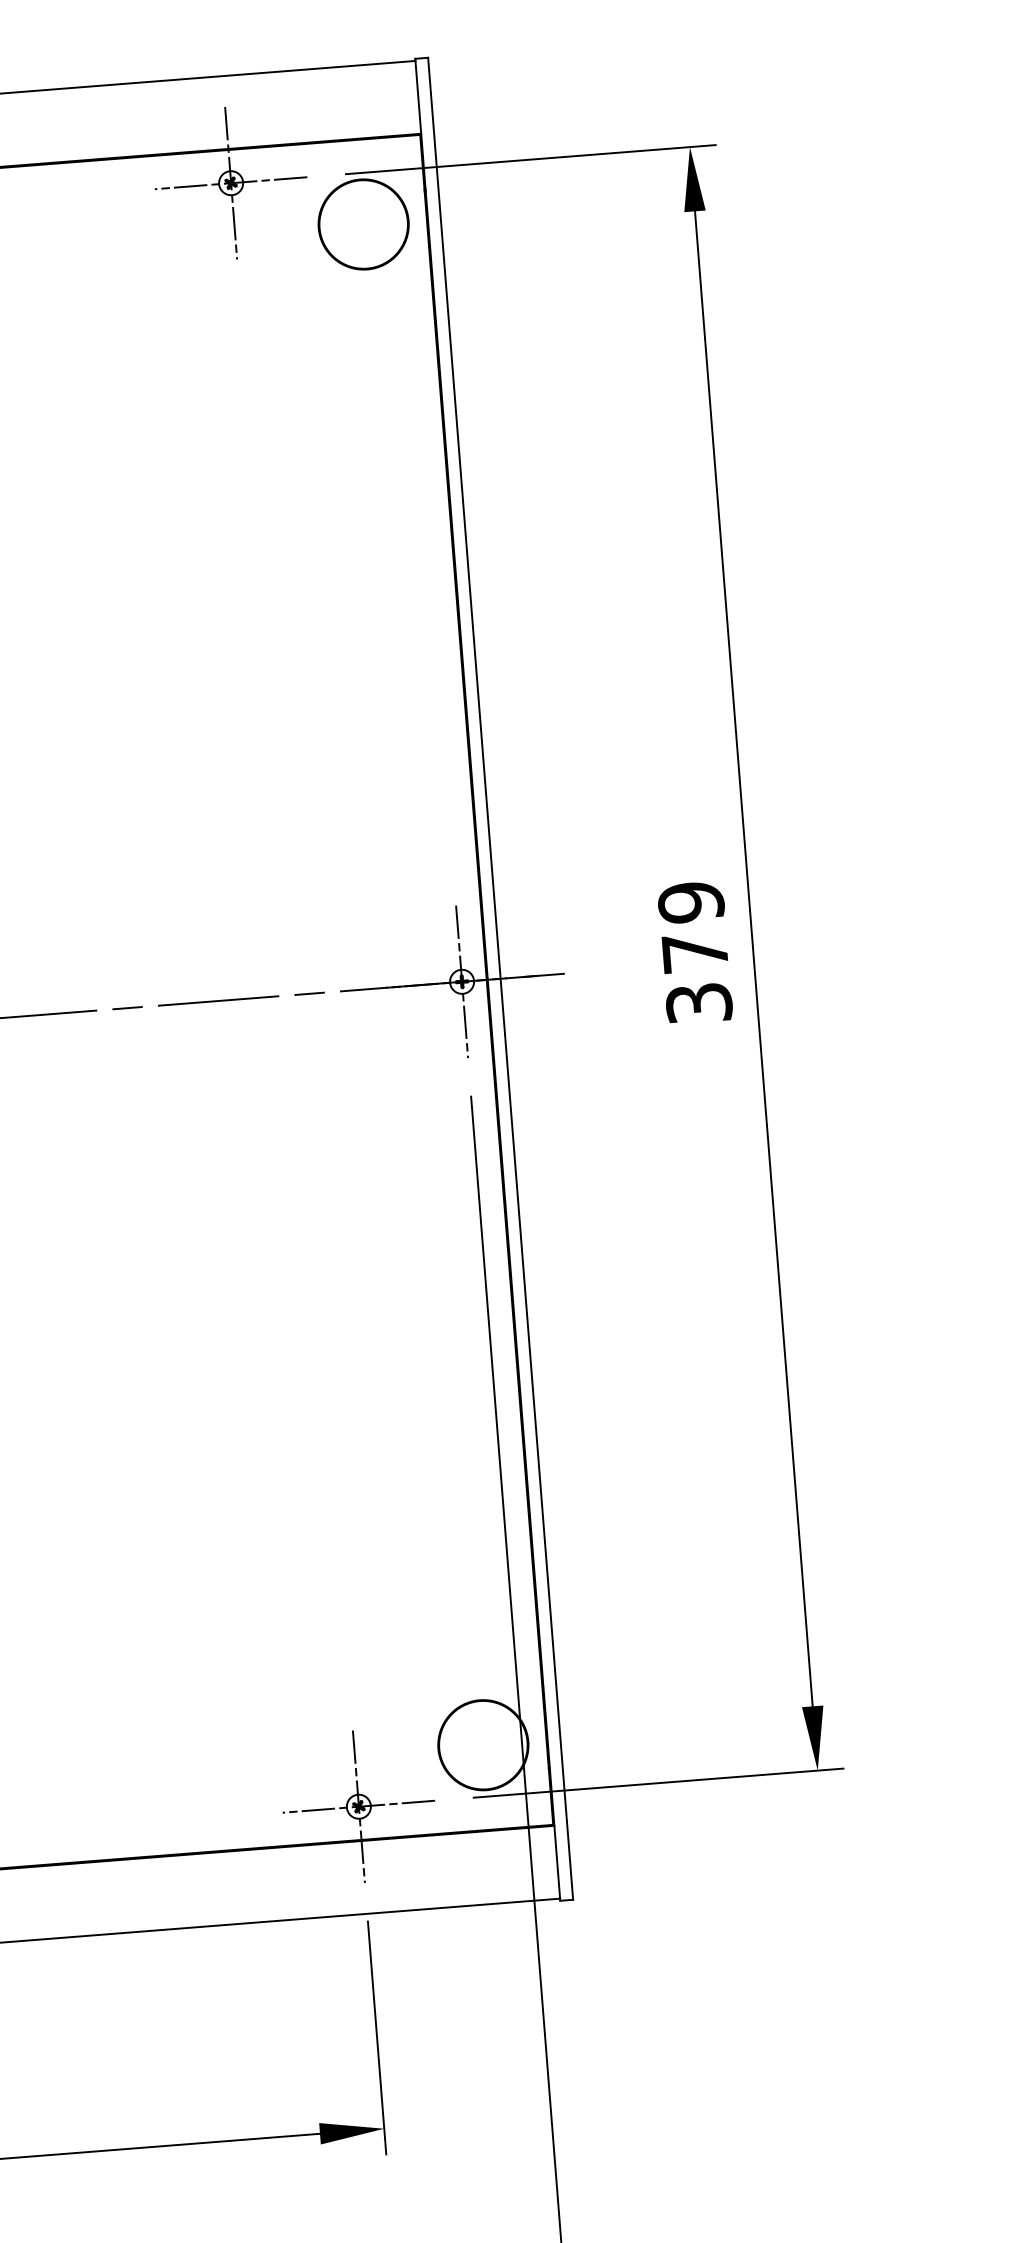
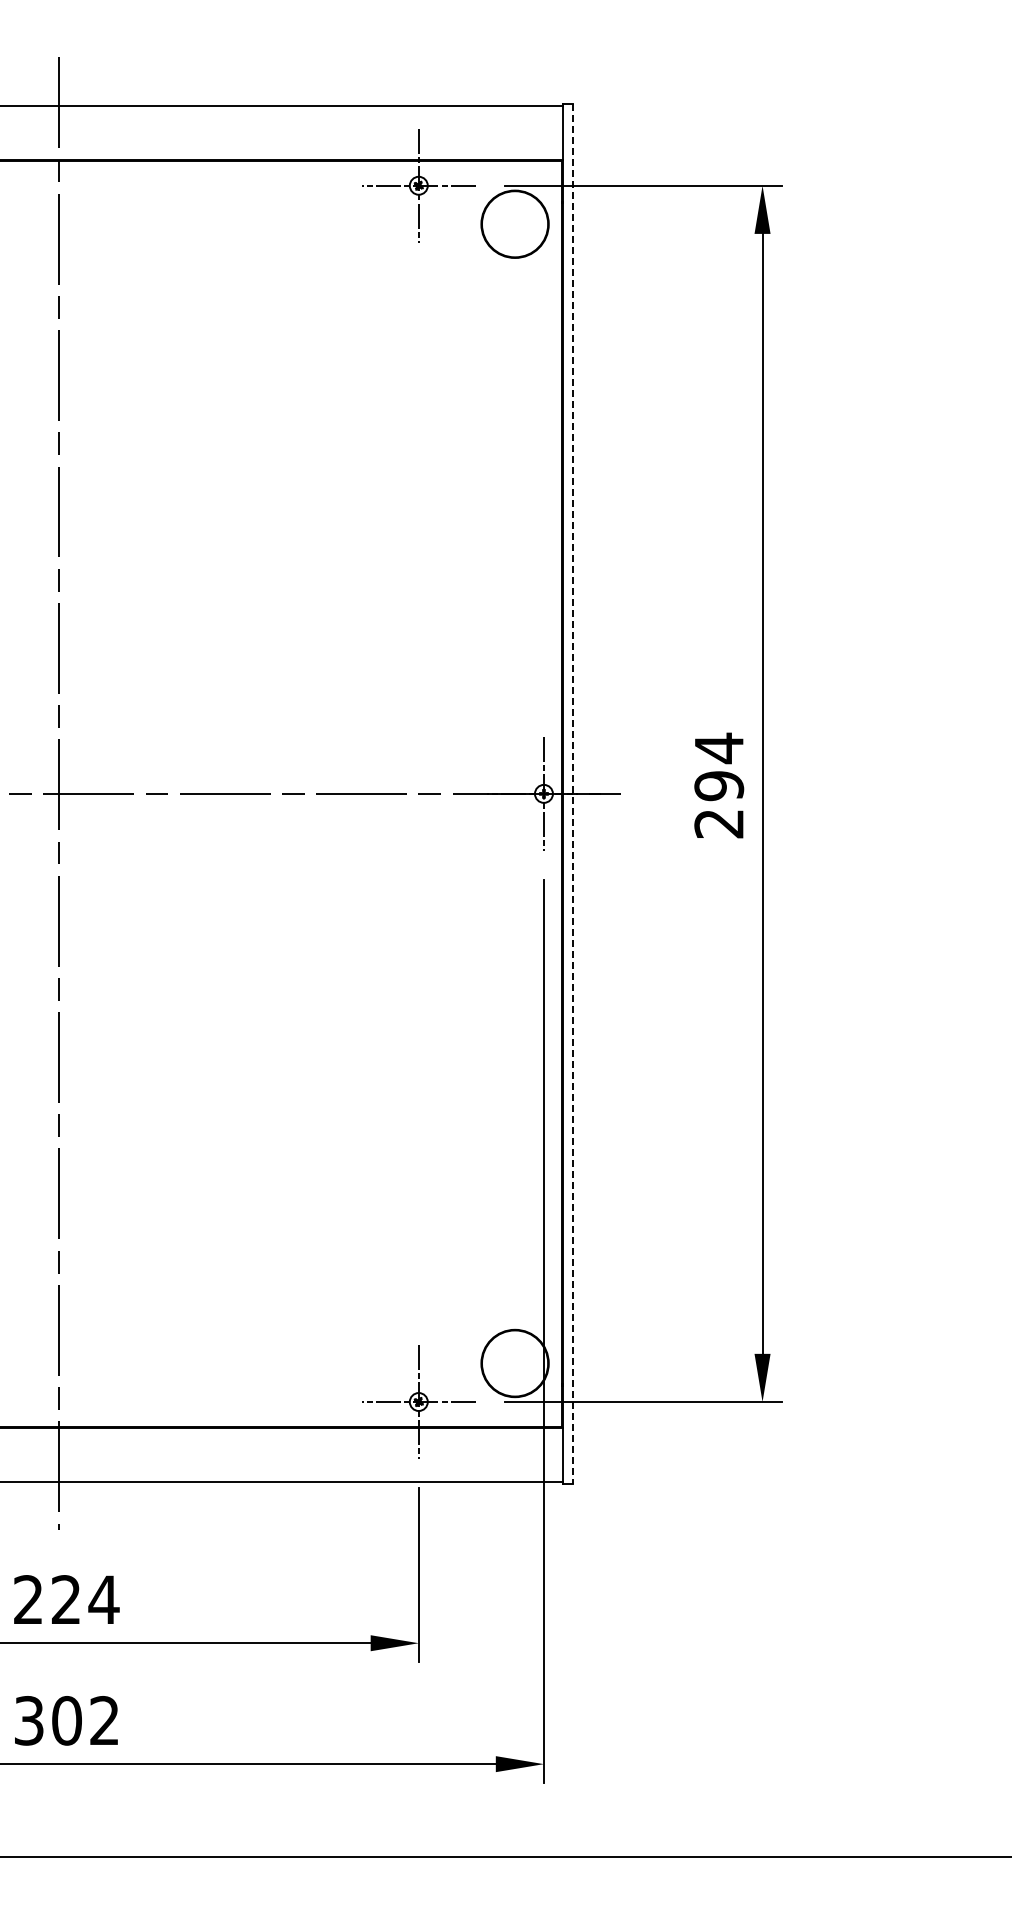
text: (695, 952) -> (719, 785), 379 -> 294
line: (500, 978) -> (572, 793), solid -> dashed

